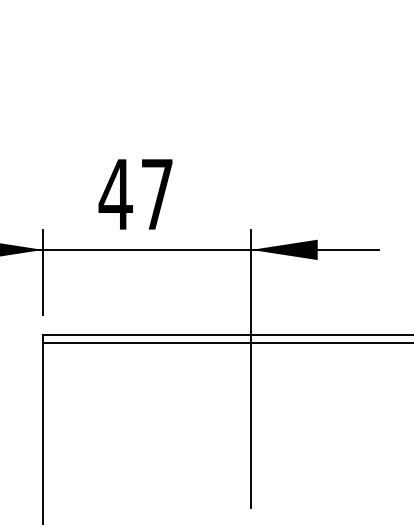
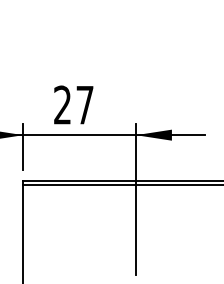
text: (115, 193) -> (62, 104), 47 -> 27

